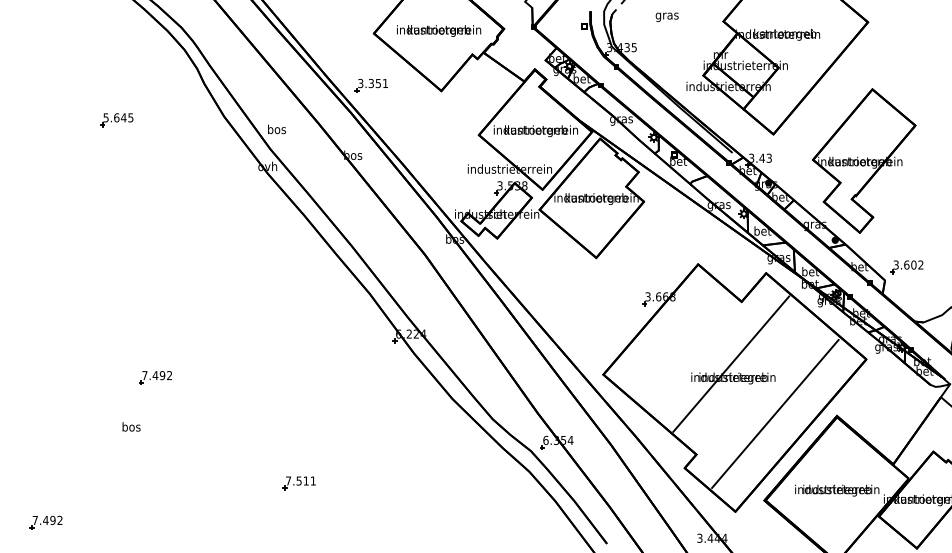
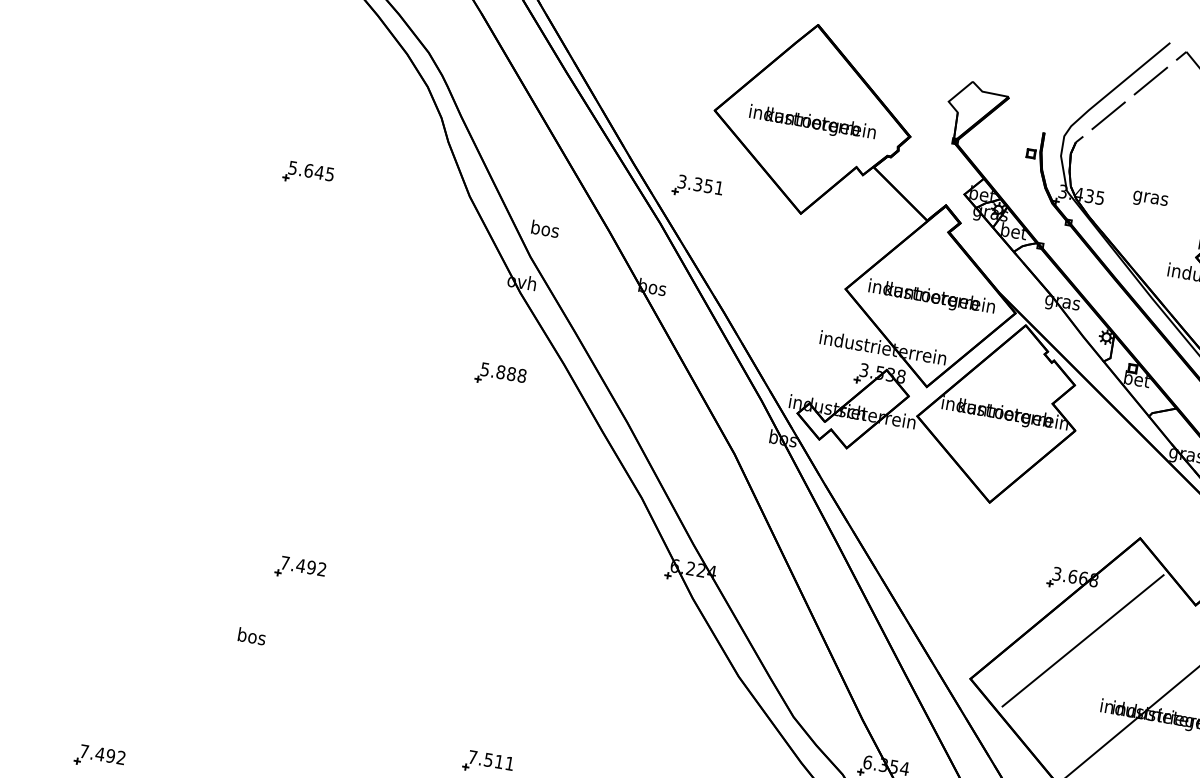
text: (666, 16) -> (1149, 198), moved
part: (263, 229) -> (499, 375), added
line: (672, 337) -> (1083, 640), added

